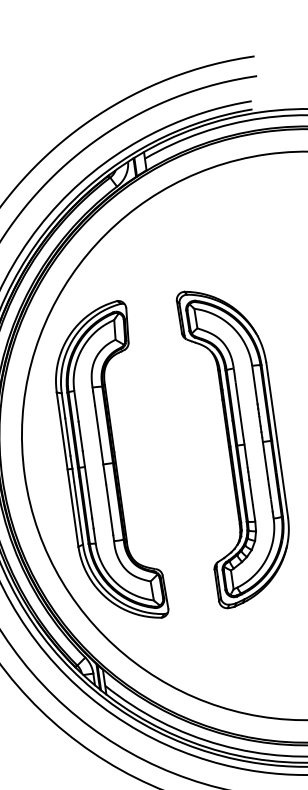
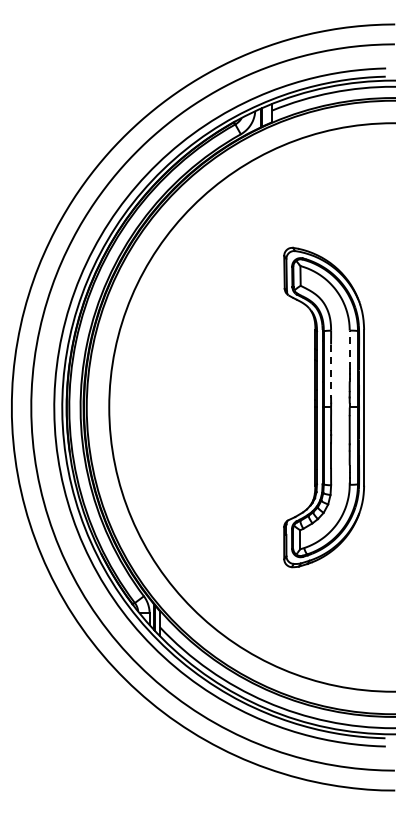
line: (254, 384) -> (349, 349), solid -> dashed
line: (239, 407) -> (331, 370), solid -> dashed
part: (107, 463) -> (192, 407), removed

